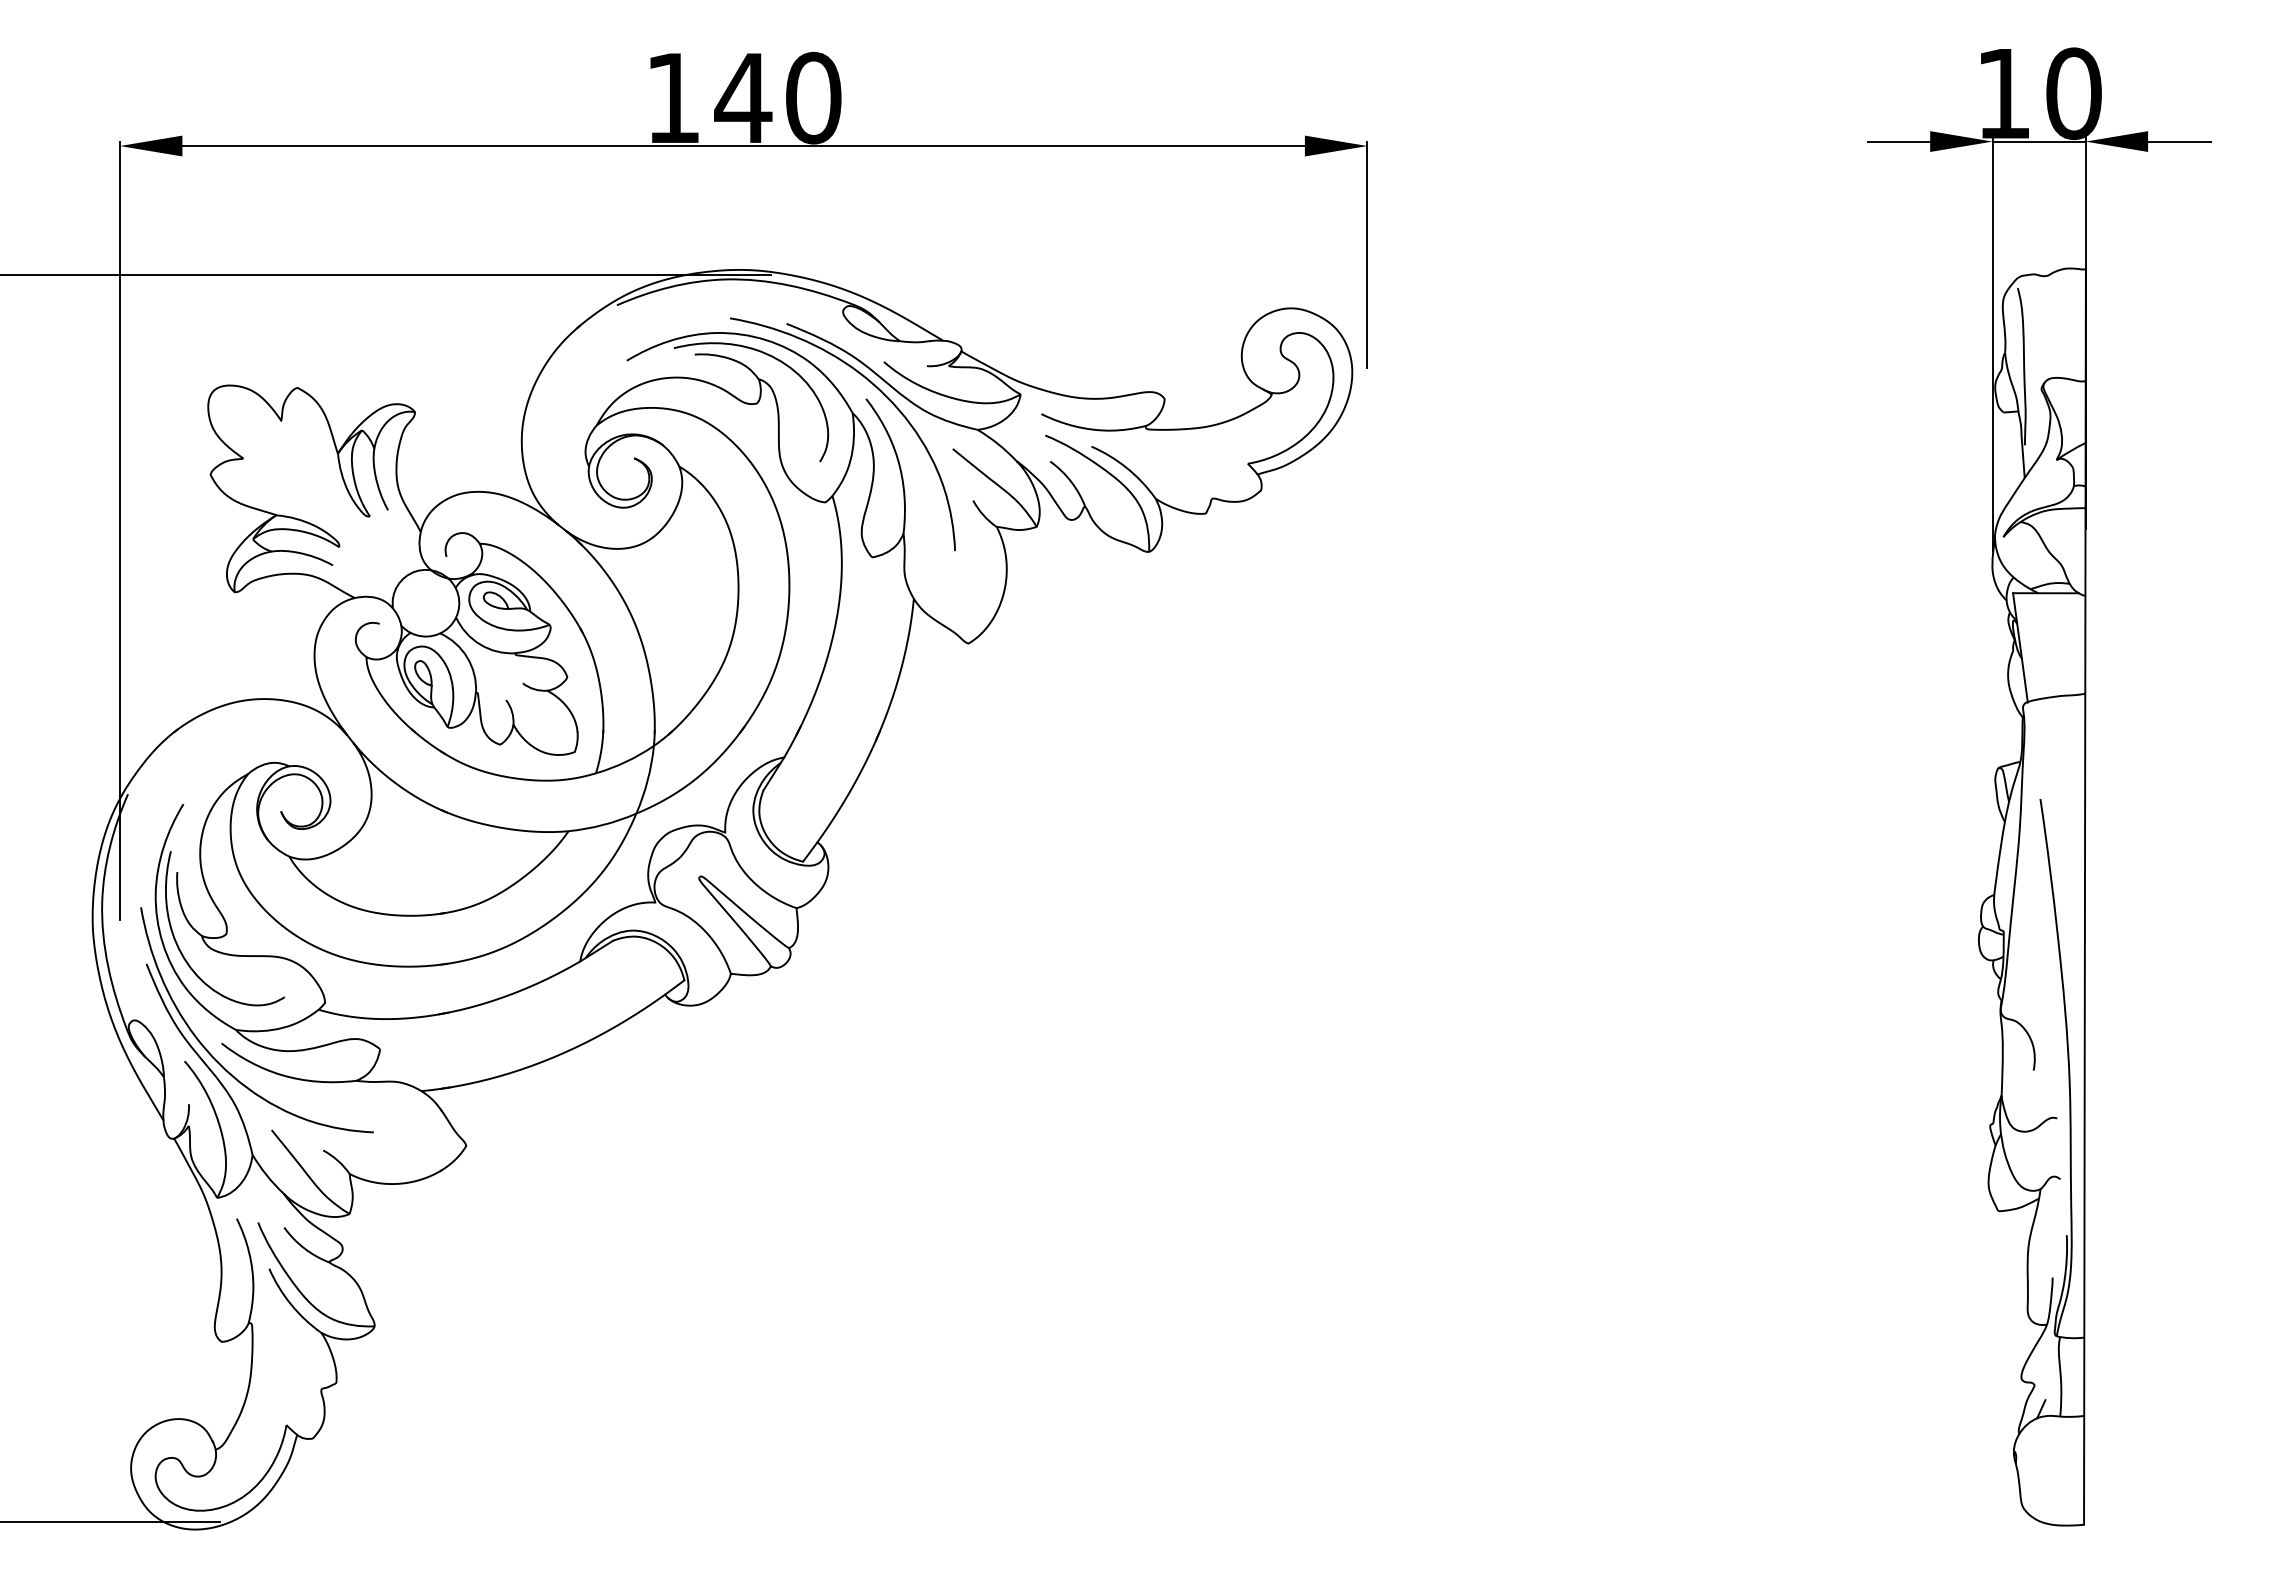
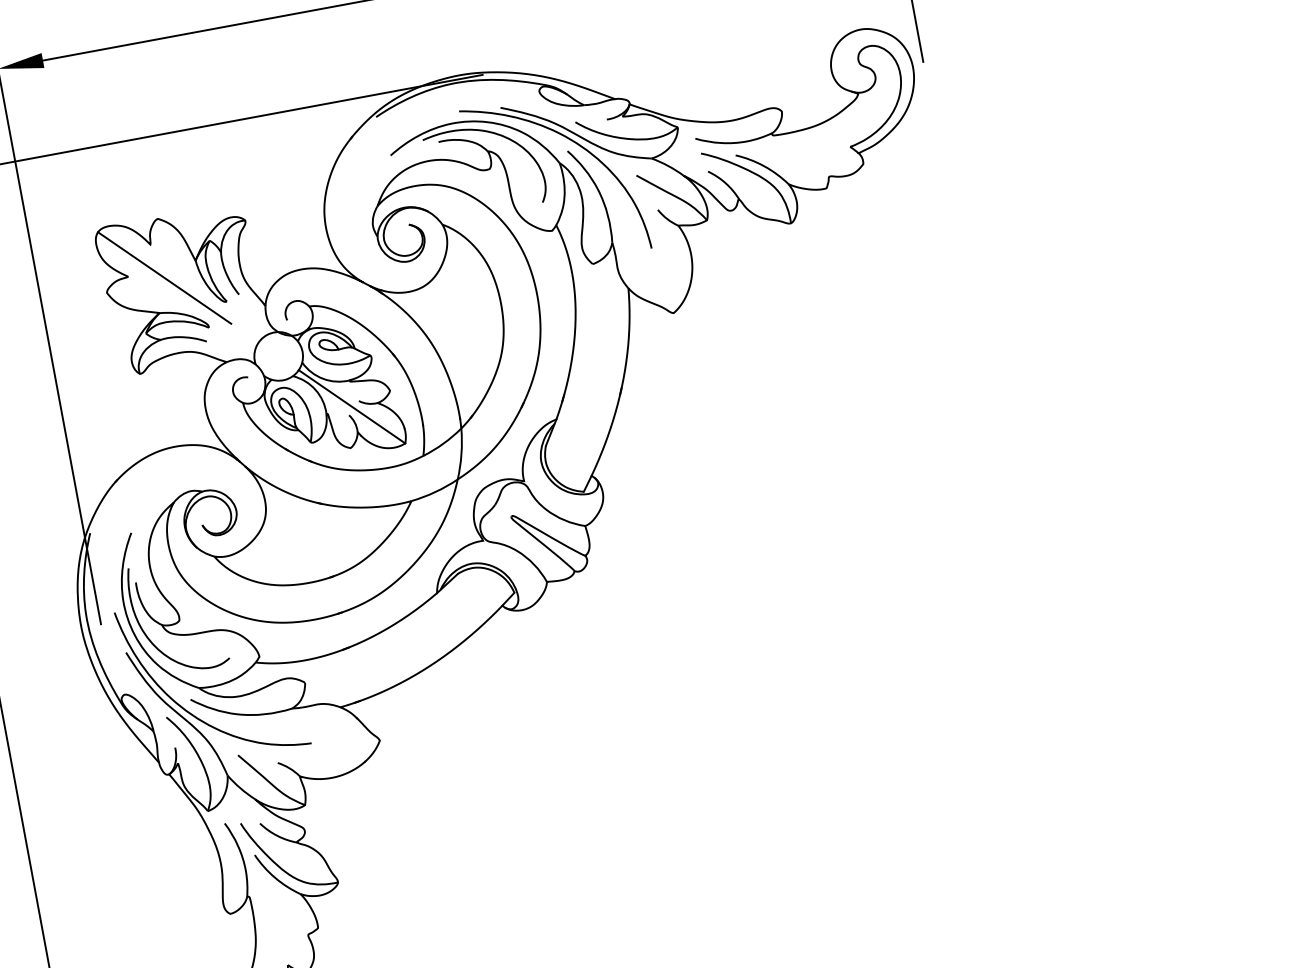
line: (291, 468) -> (164, 277), added
line: (511, 689) -> (351, 406), added

